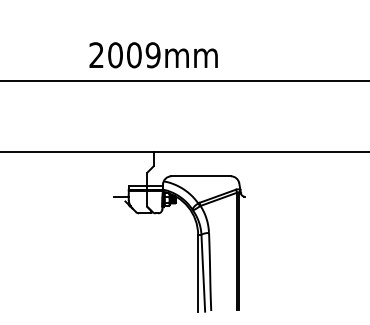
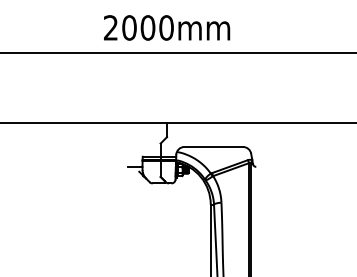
text: (152, 55) -> (165, 28), 2009mm -> 2000mm

